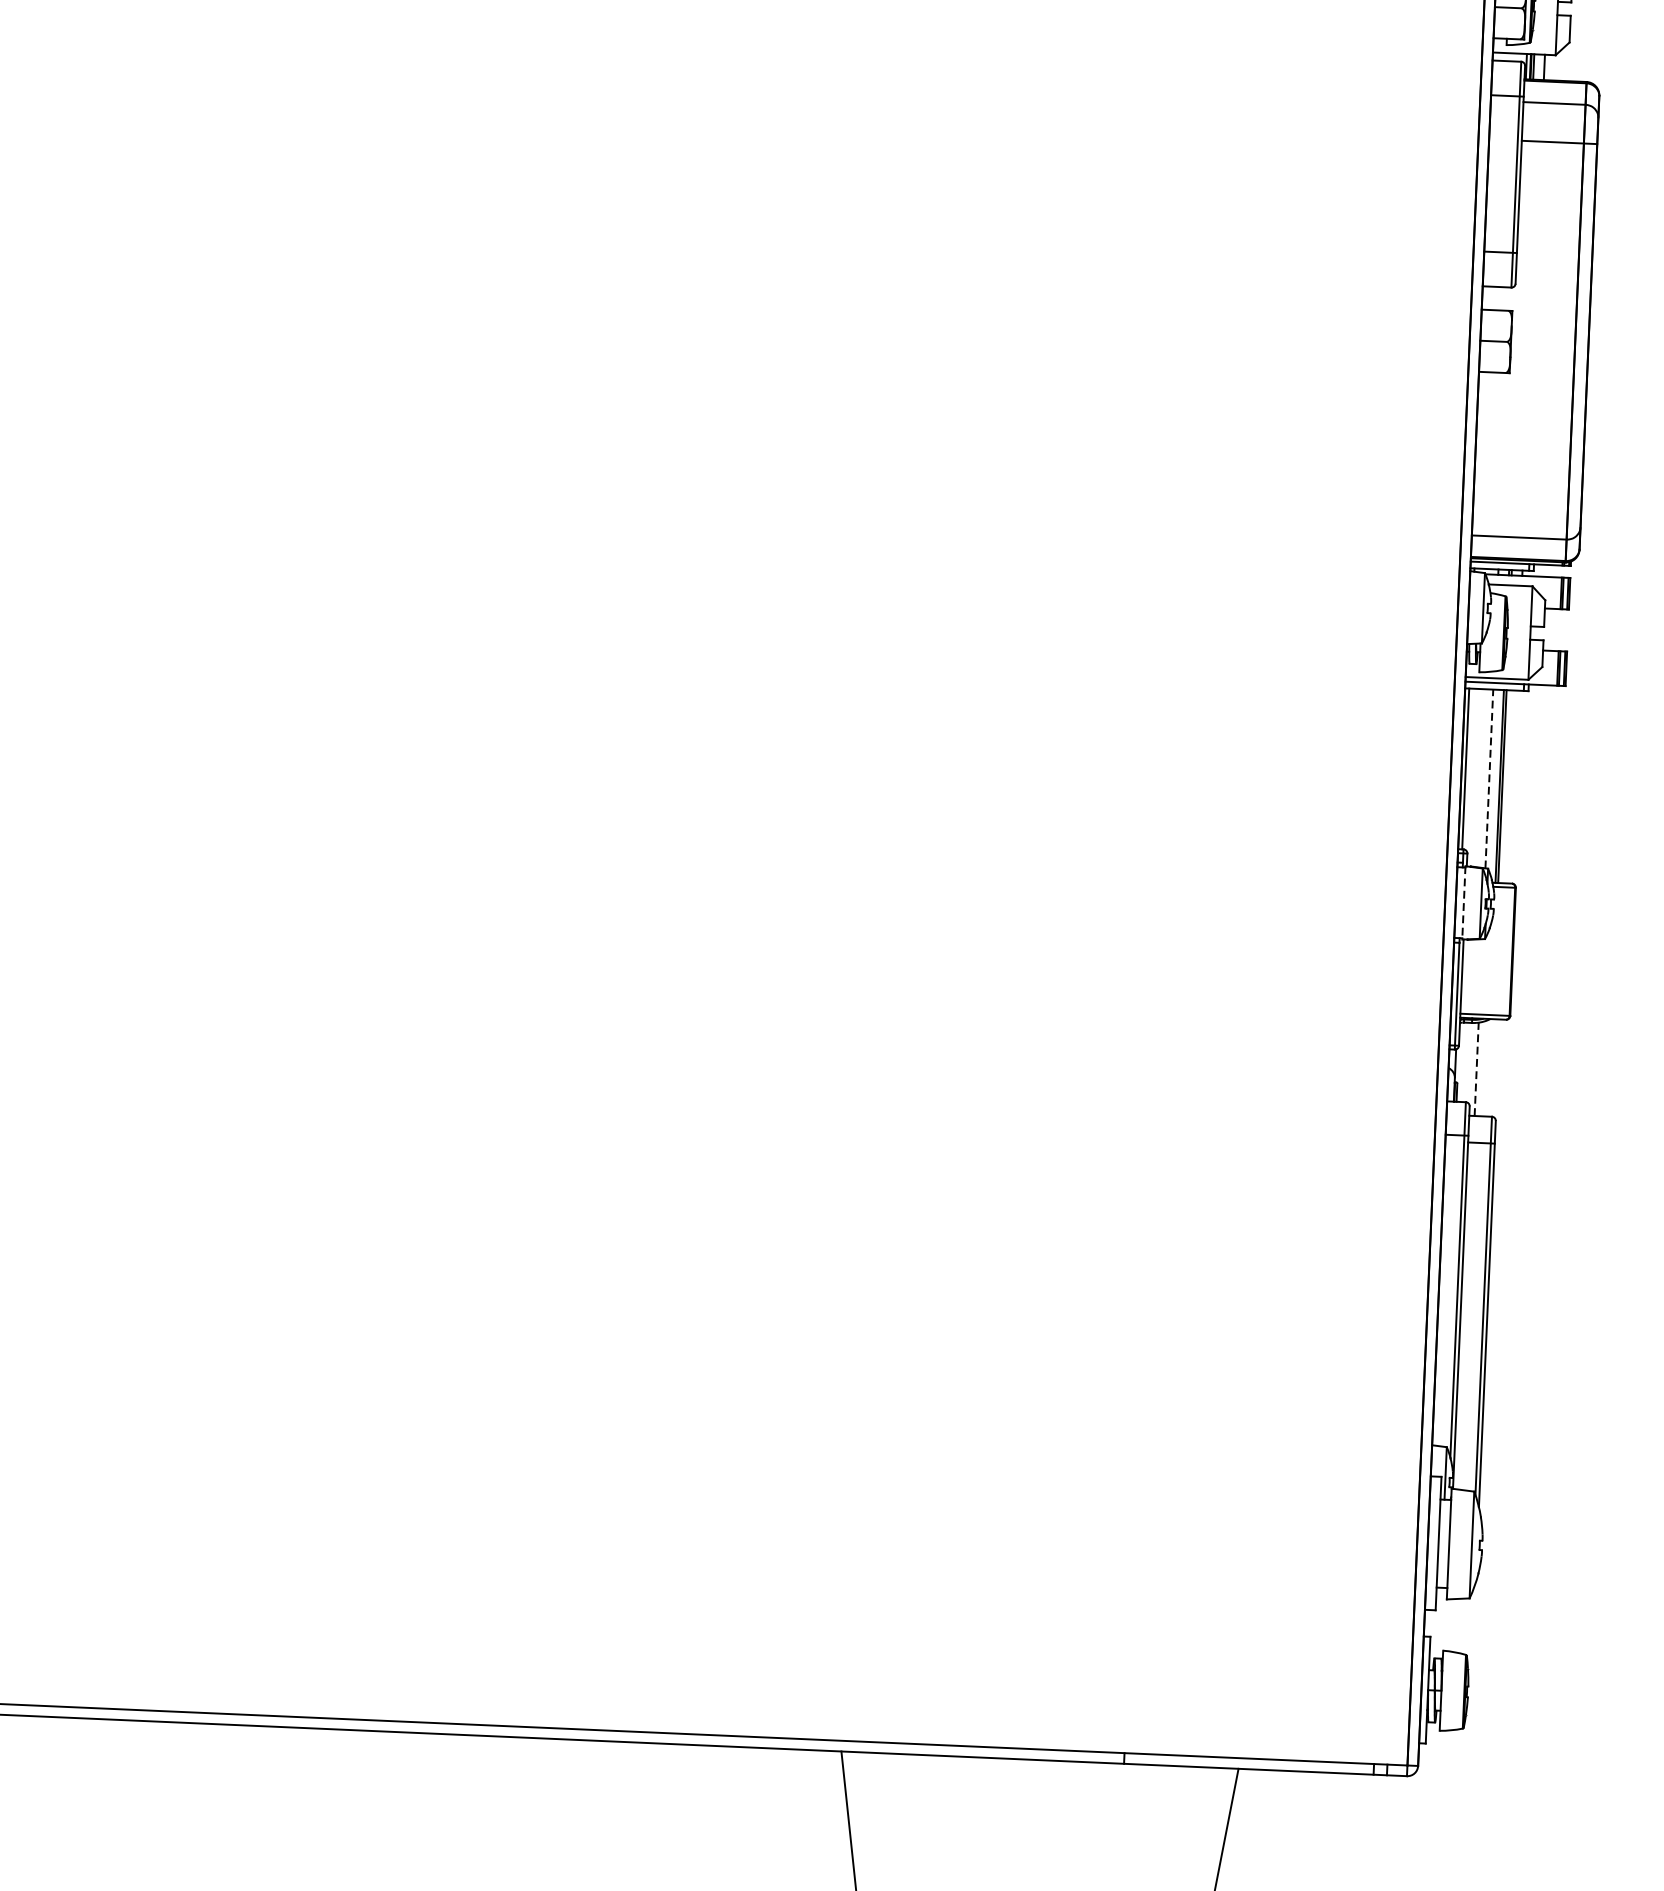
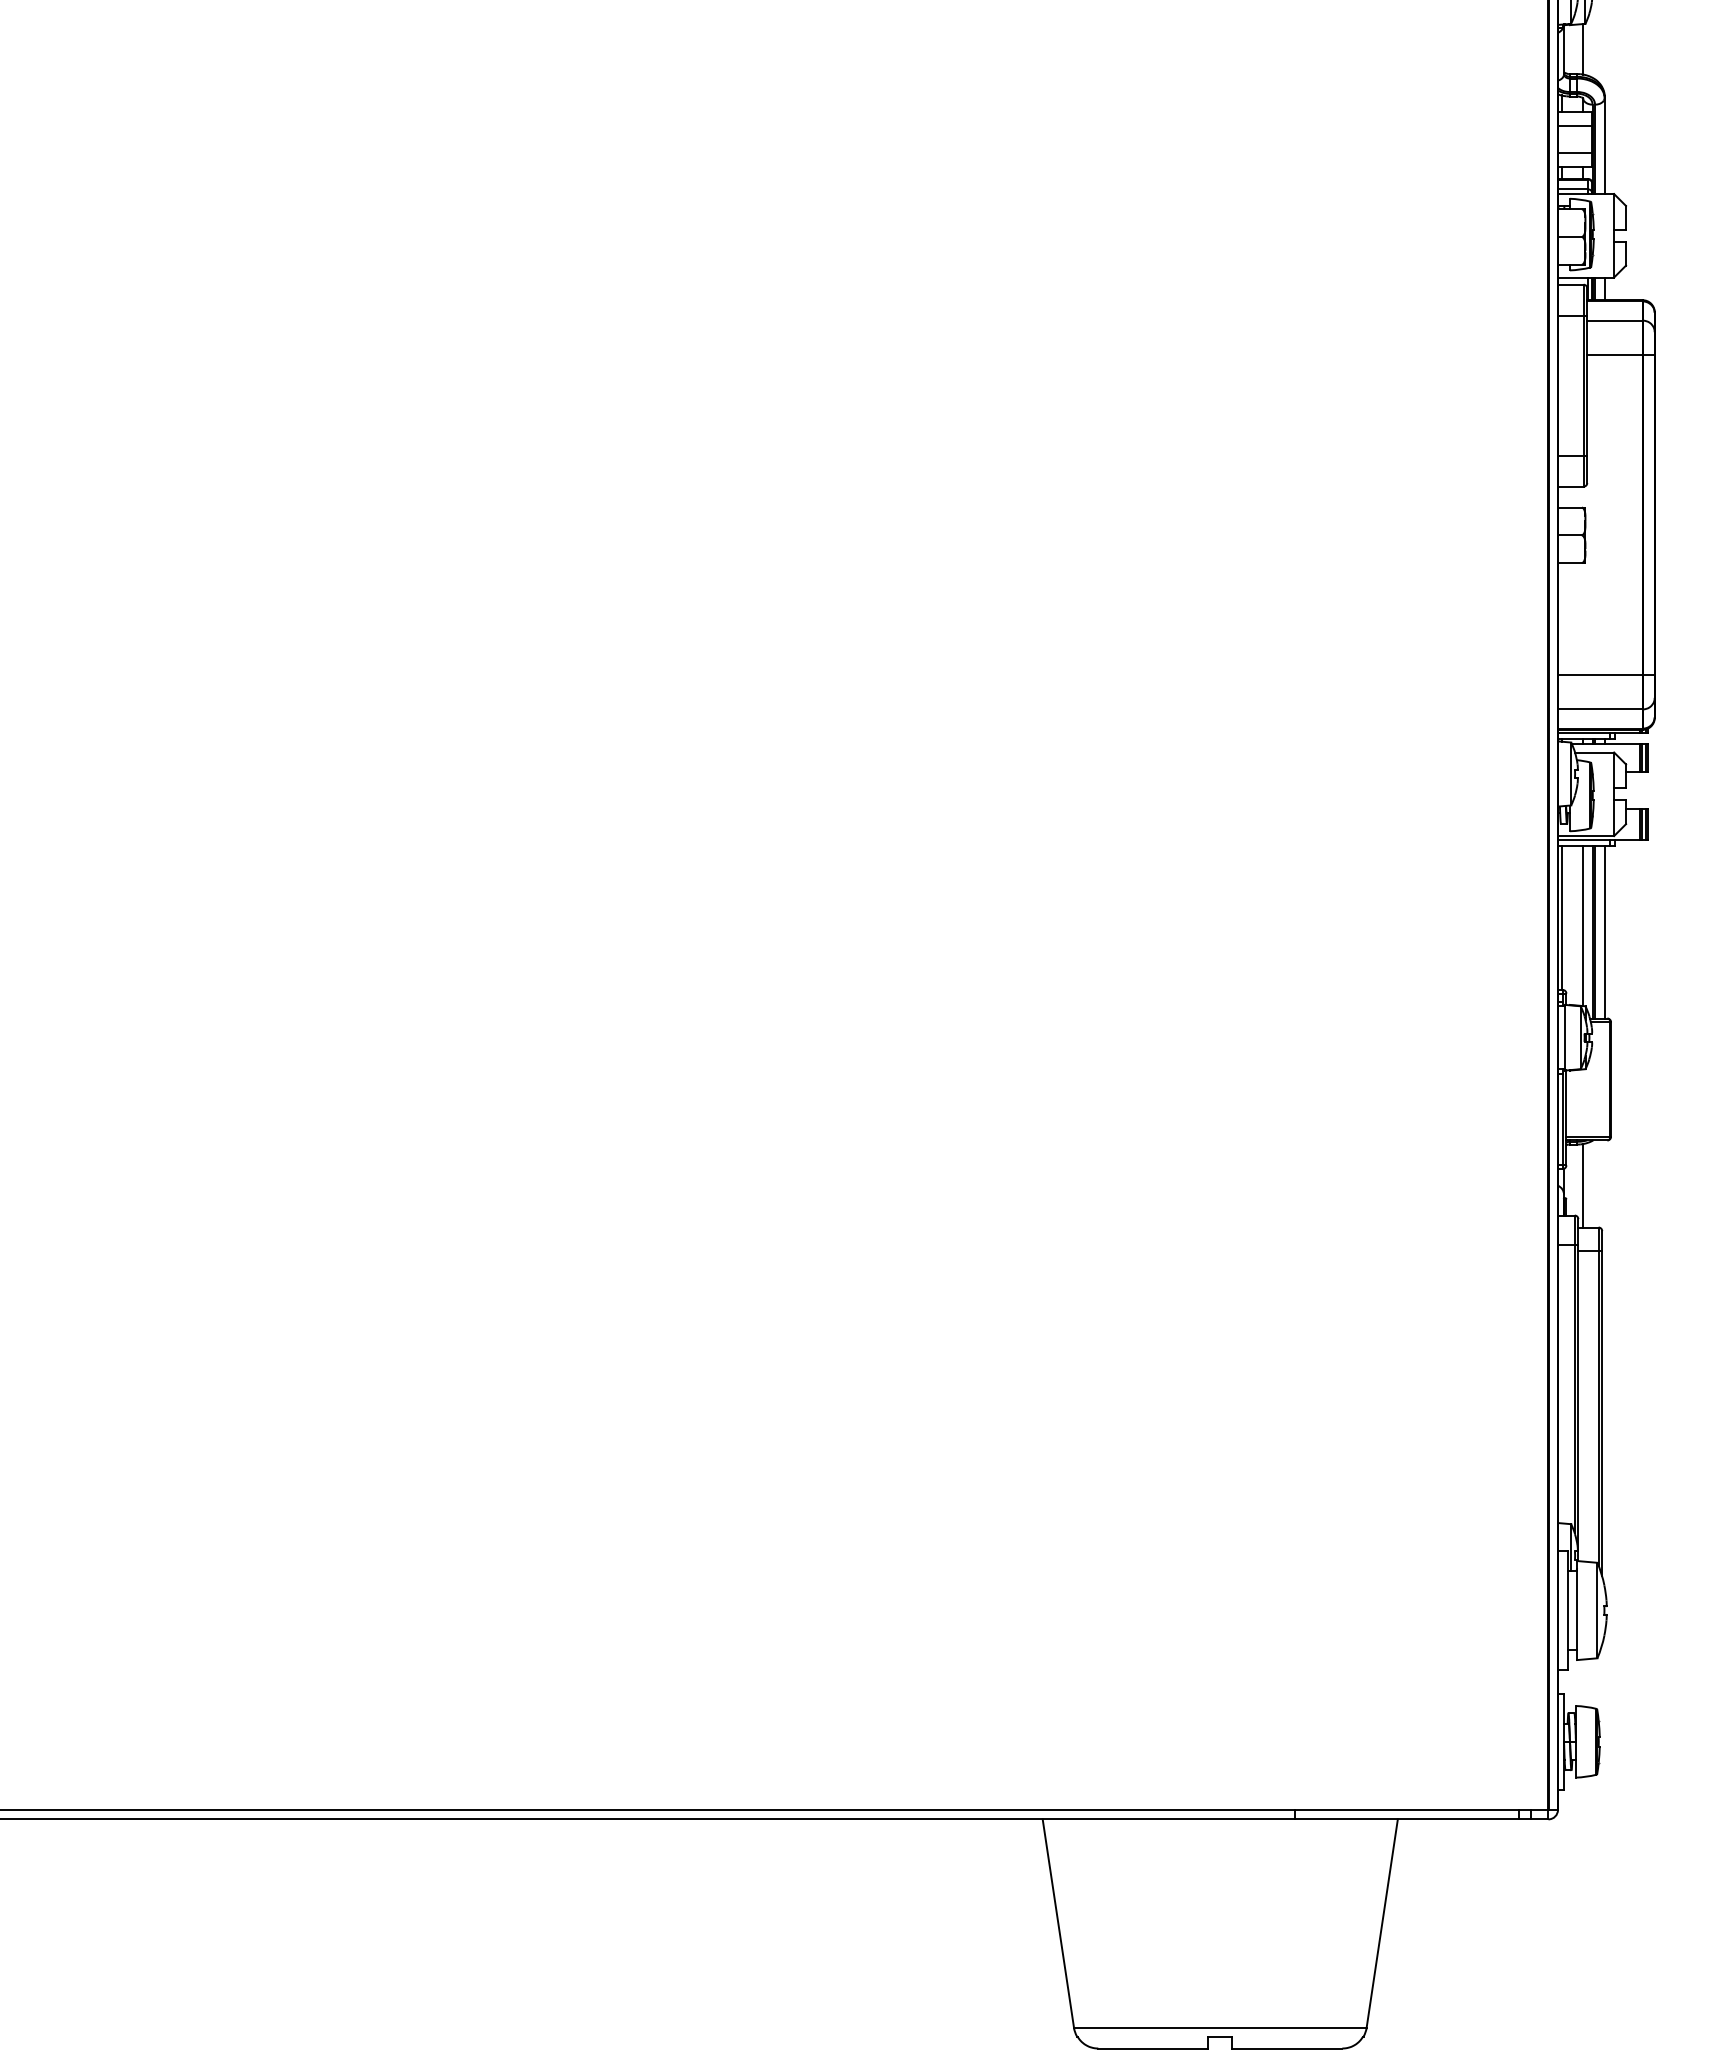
line: (1527, 498) -> (1606, 674), added
line: (1489, 779) -> (1583, 926), dashed -> solid
line: (1512, 787) -> (1604, 932), added
line: (1464, 902) -> (1565, 1037), dashed -> solid
line: (1477, 1069) -> (1583, 1185), dashed -> solid

